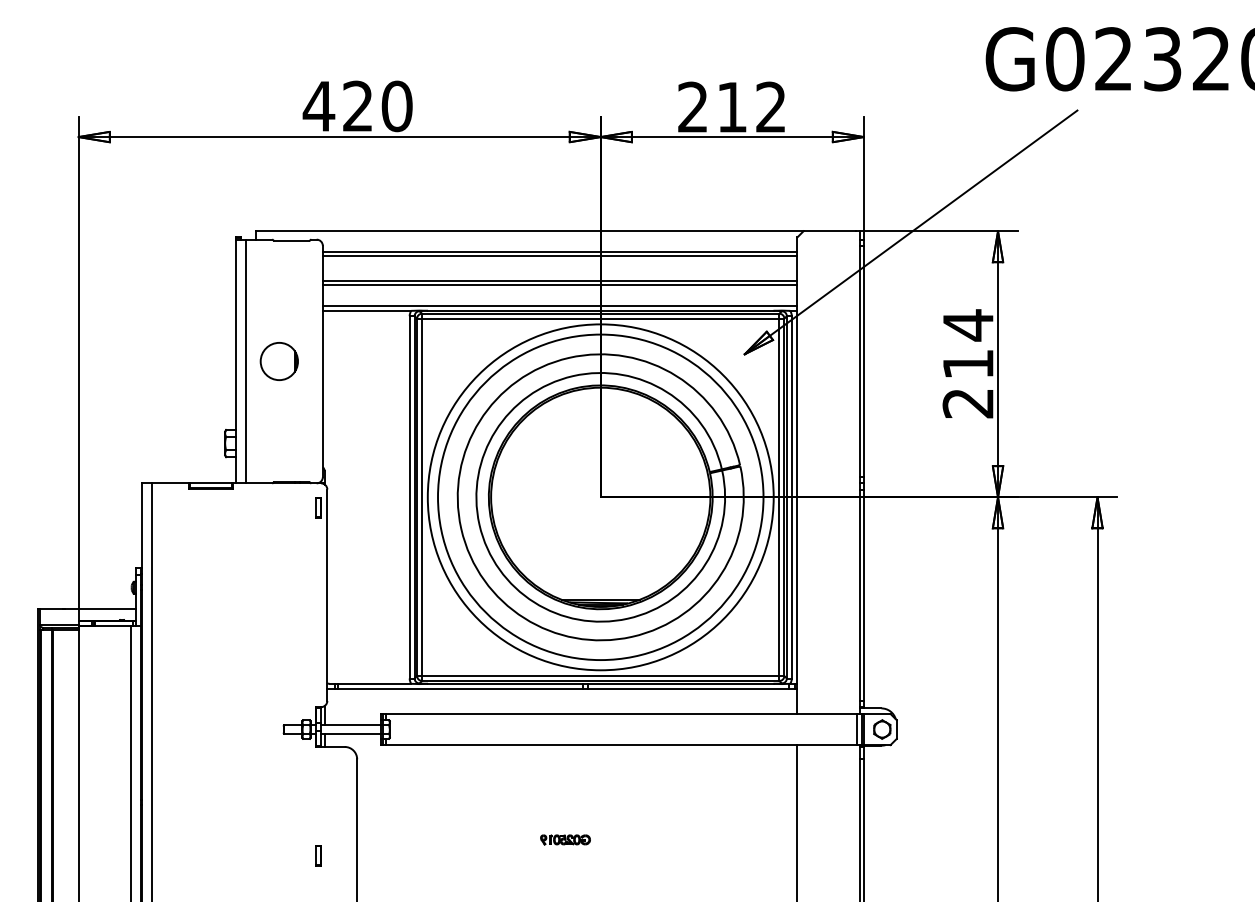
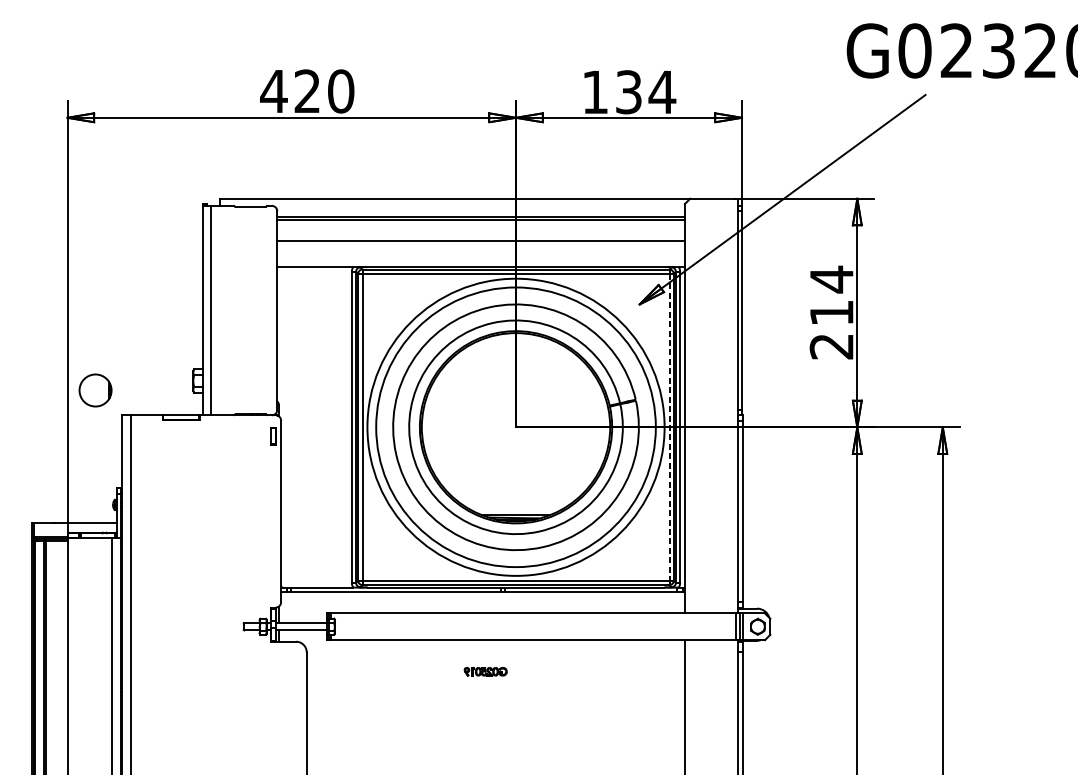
text: (732, 107) -> (629, 92), 212 -> 134
line: (559, 284) -> (480, 244), removed
line: (559, 305) -> (480, 262), removed
part: (278, 361) -> (94, 390), moved
line: (779, 497) -> (669, 427), solid -> dashed
part: (565, 839) -> (485, 671), moved
part: (318, 855) -> (273, 735), removed

